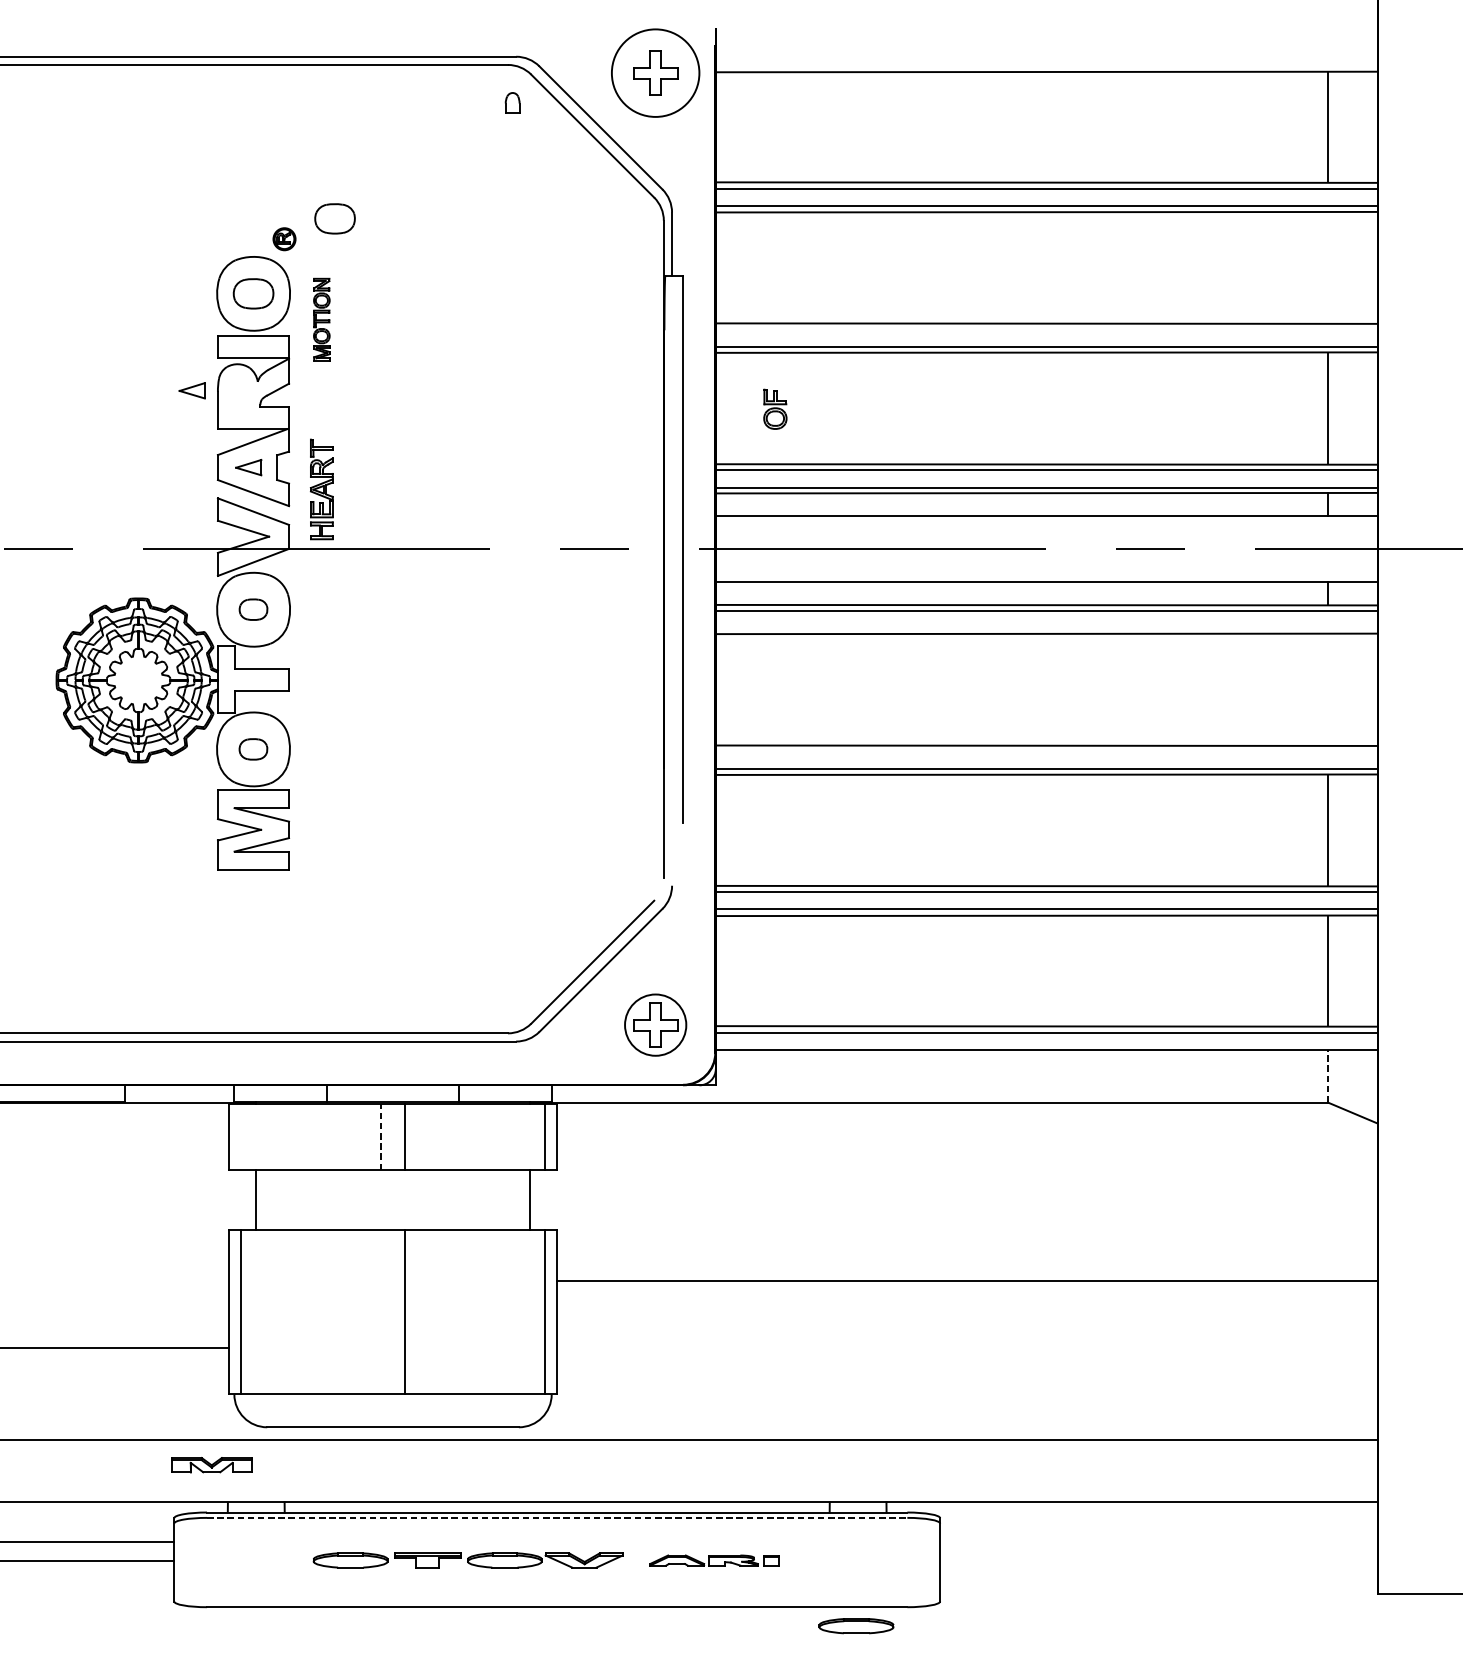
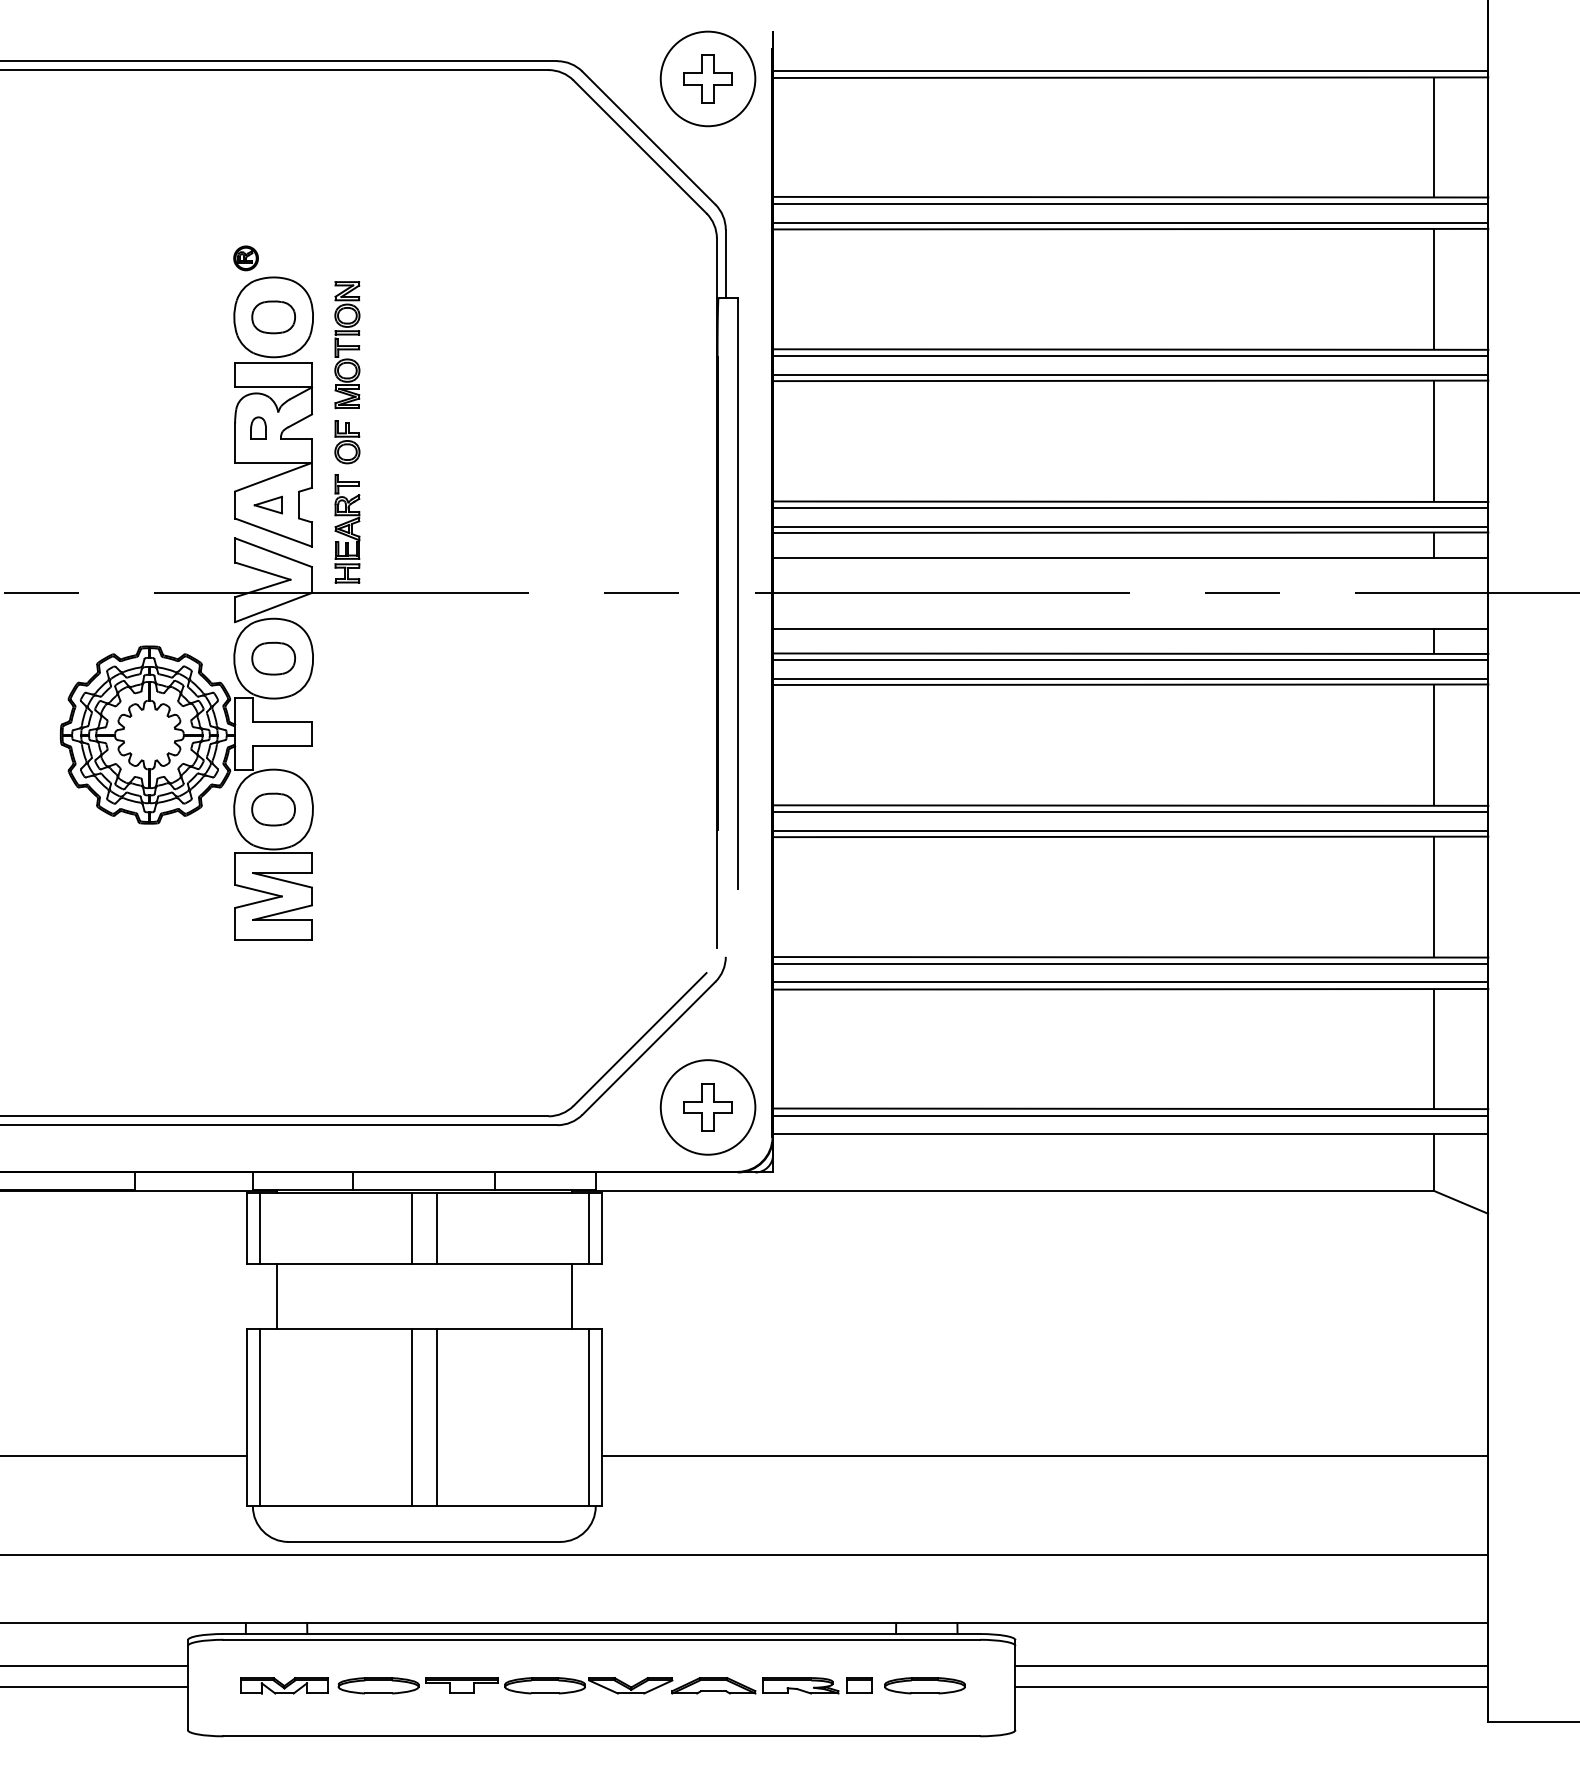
line: (1046, 65) -> (1130, 70), added
part: (512, 102) -> (258, 427), moved
part: (334, 218) -> (361, 236), removed
part: (283, 239) -> (245, 258), moved
line: (1328, 268) -> (1434, 289), added
part: (321, 319) -> (347, 345), size x1.43
line: (1046, 329) -> (1130, 355), added
part: (191, 390) -> (206, 421), removed
part: (775, 409) -> (347, 442), moved
part: (253, 609) -> (273, 658), size x1.43
line: (1046, 628) -> (1130, 678), added
line: (1328, 689) -> (1434, 744), added
part: (253, 749) -> (273, 809), size x1.43
line: (1046, 751) -> (1130, 811), added
circle: (655, 1025) -> (707, 1107), size x1.43
line: (1328, 1076) -> (1434, 1162), dashed -> solid
line: (240, 1137) -> (259, 1228), added
line: (381, 1137) -> (411, 1228), dashed -> solid
line: (967, 1280) -> (1044, 1456), moved
line: (381, 1312) -> (411, 1417), added
part: (211, 1464) -> (284, 1685), moved
line: (557, 1517) -> (602, 1639), dashed -> solid
line: (1158, 1542) -> (1251, 1666), added
part: (714, 1560) -> (771, 1685), size x1.43
line: (1158, 1561) -> (1251, 1686), added
part: (855, 1625) -> (924, 1685), moved

